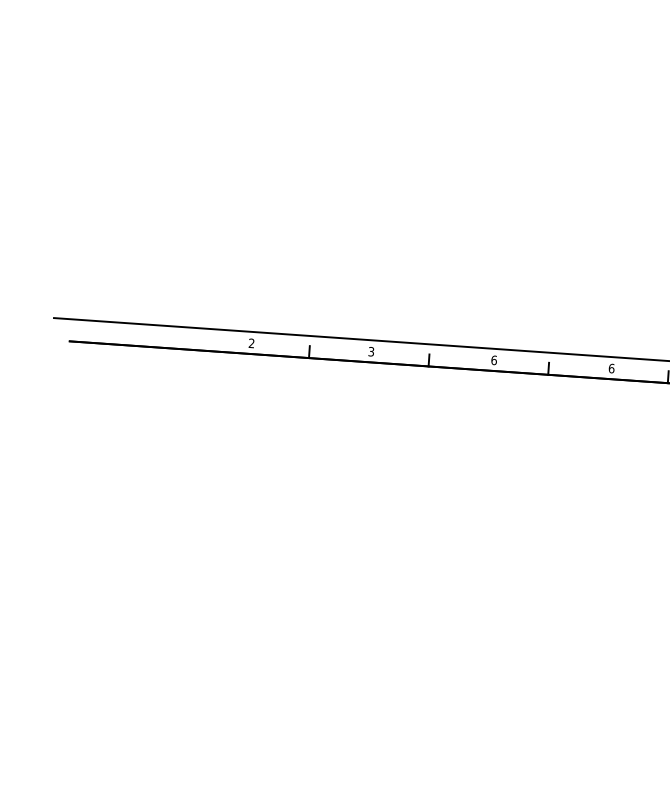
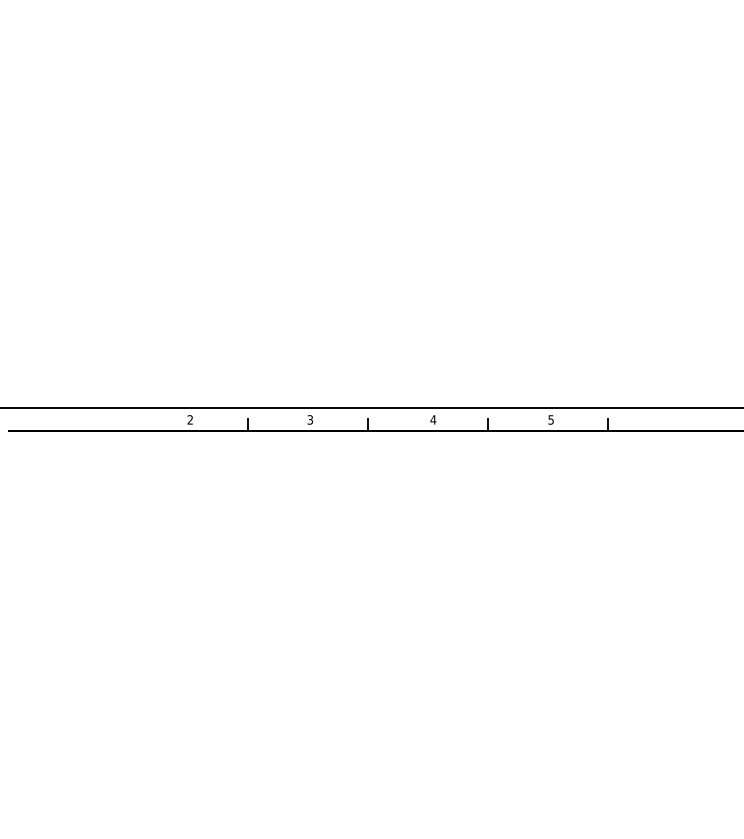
text: (494, 359) -> (433, 419), 6 -> 4
text: (612, 368) -> (551, 419), 6 -> 5

